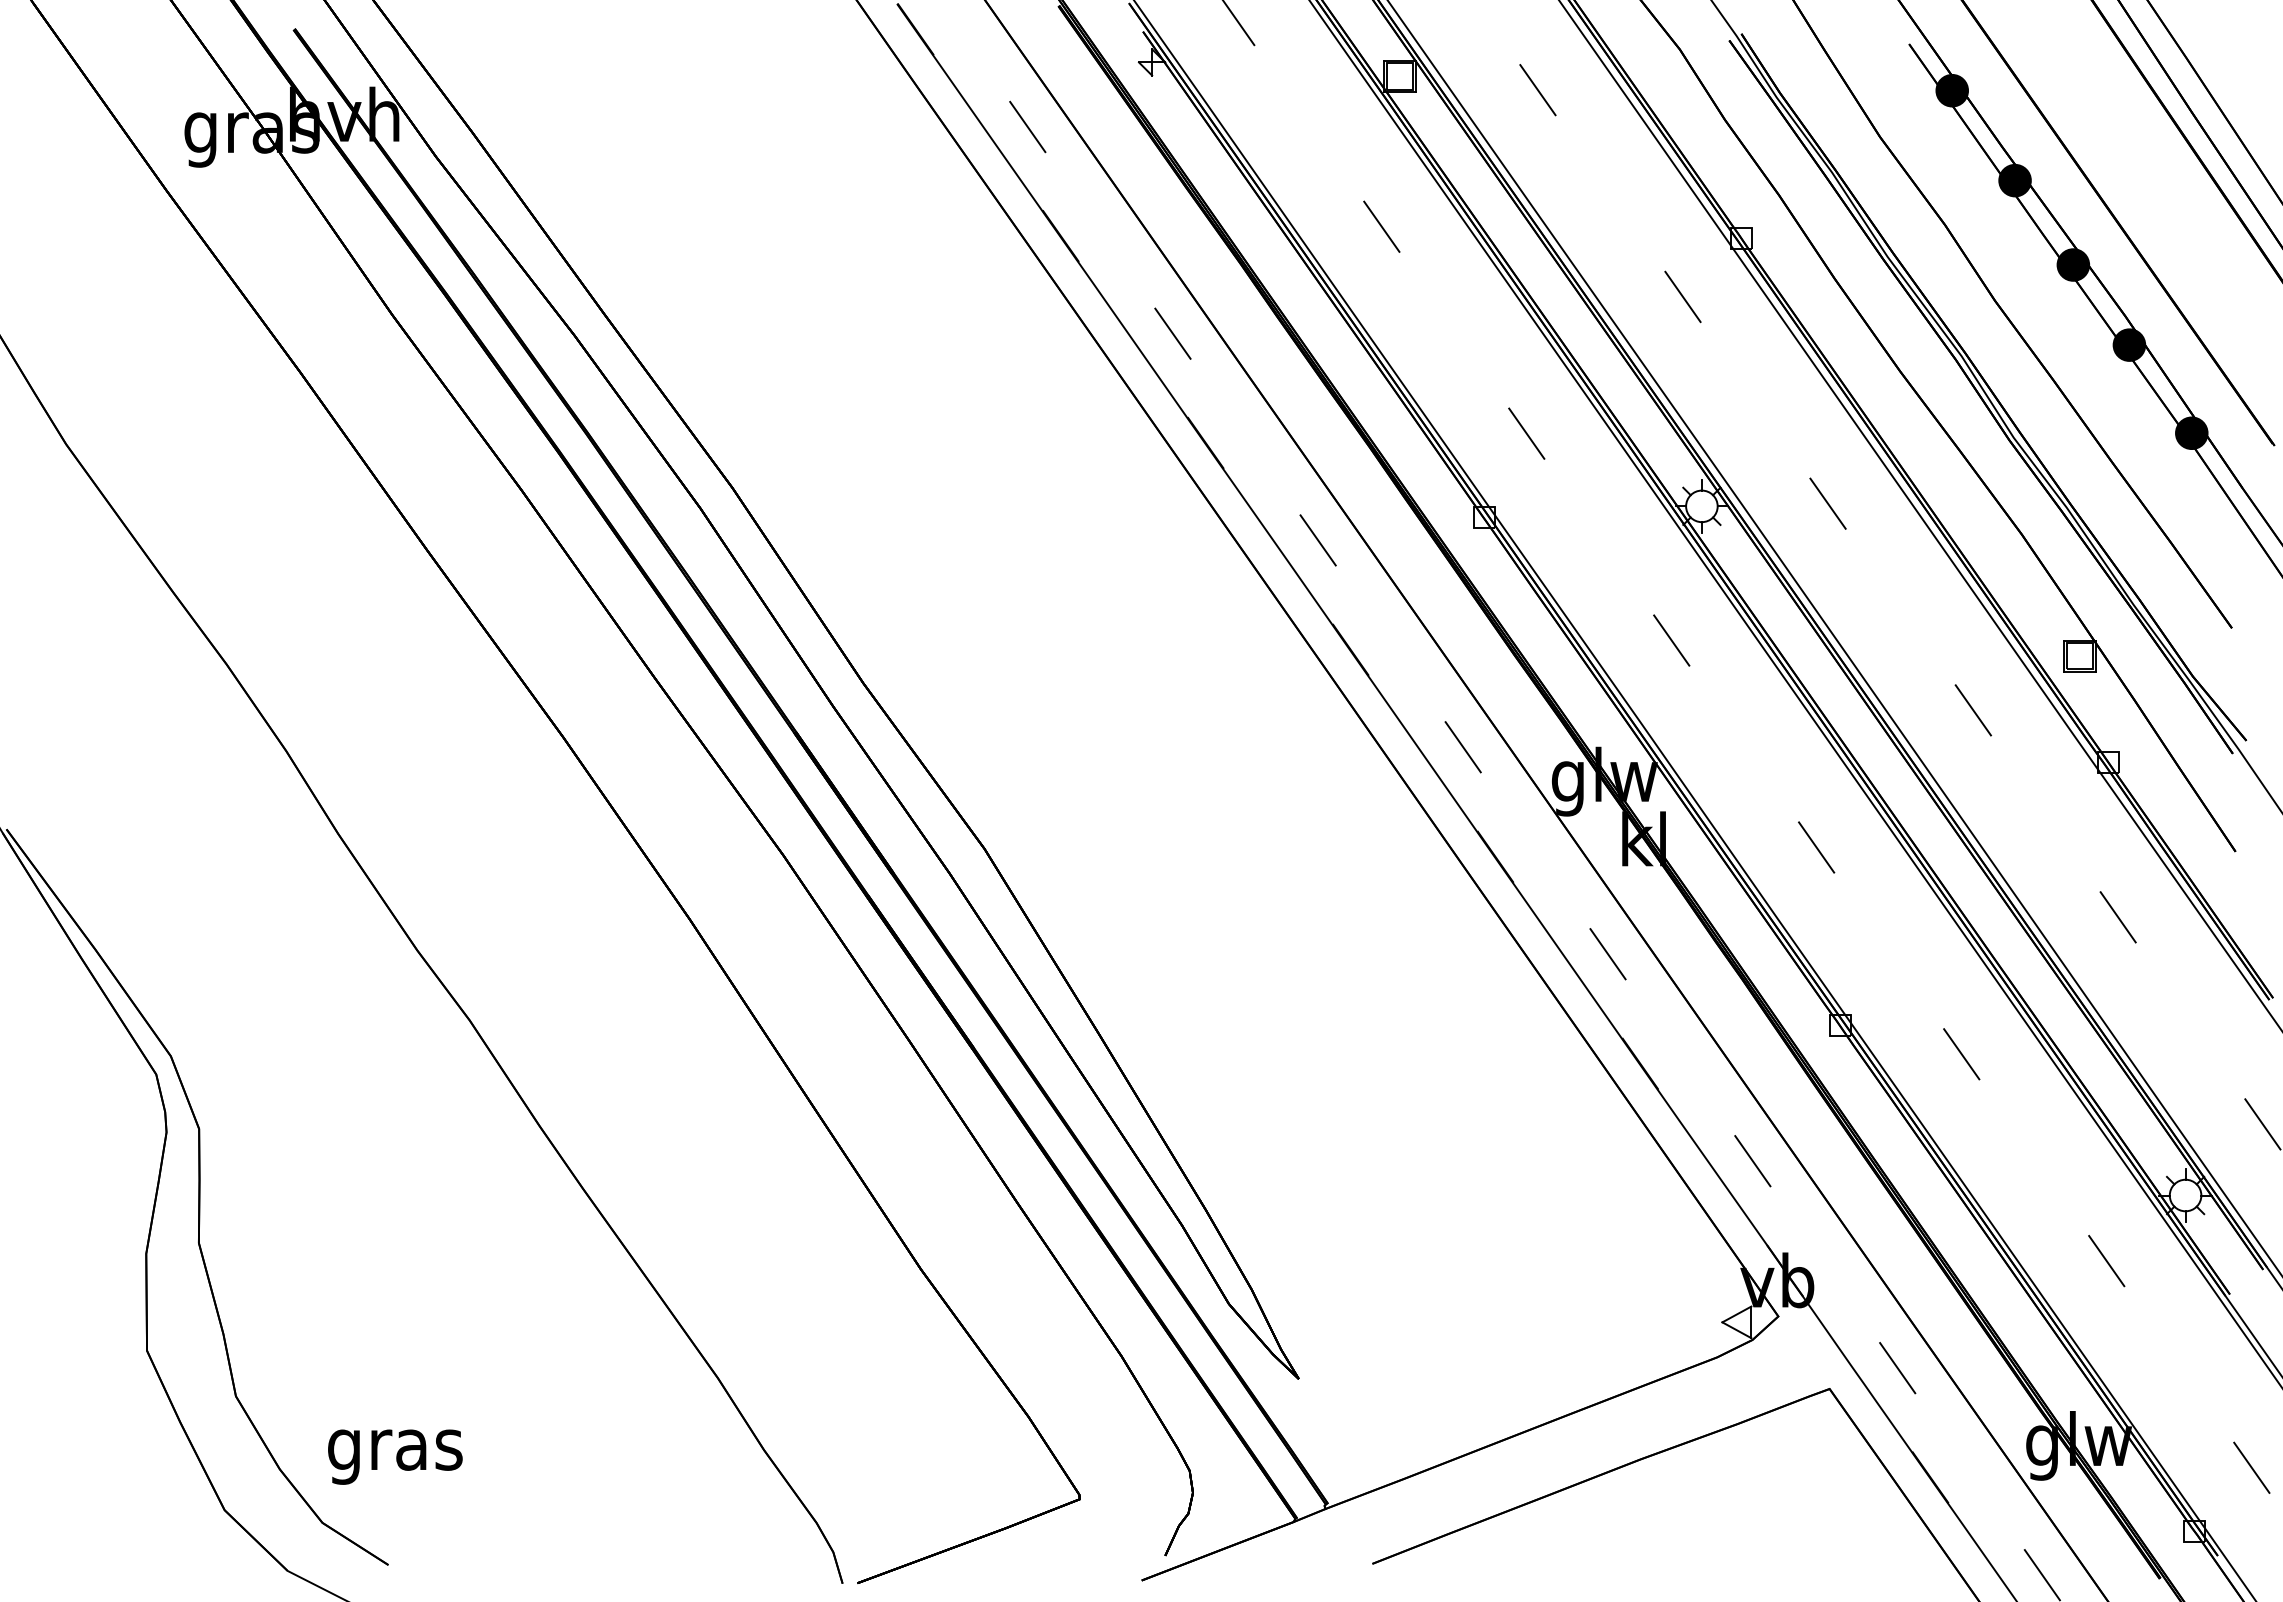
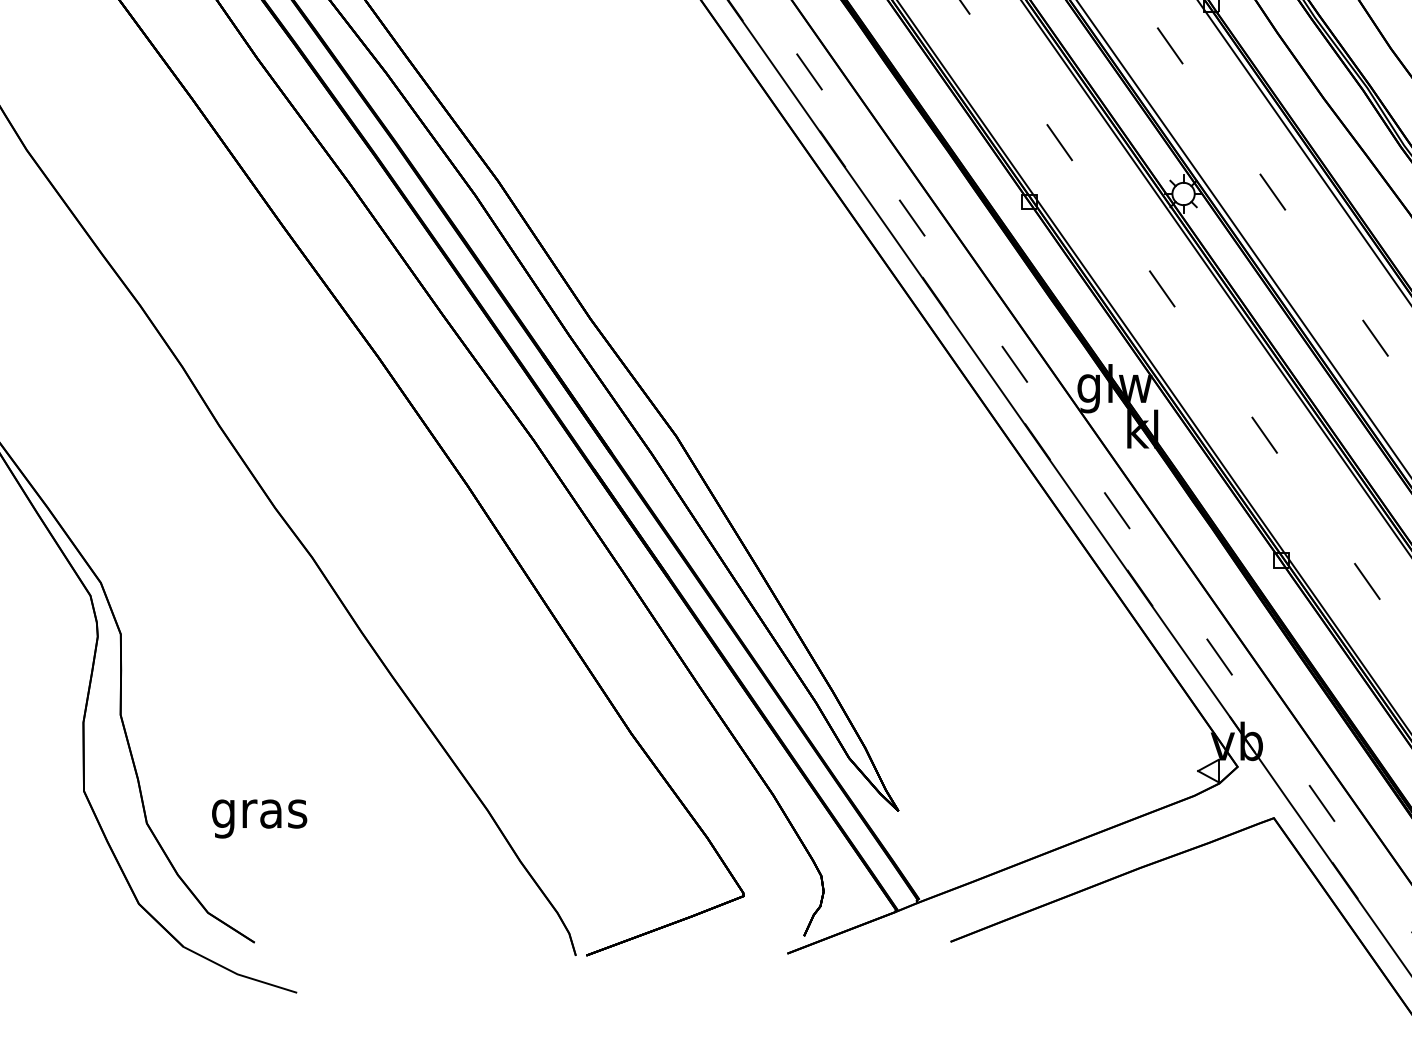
text: (395, 1456) -> (259, 818), moved

